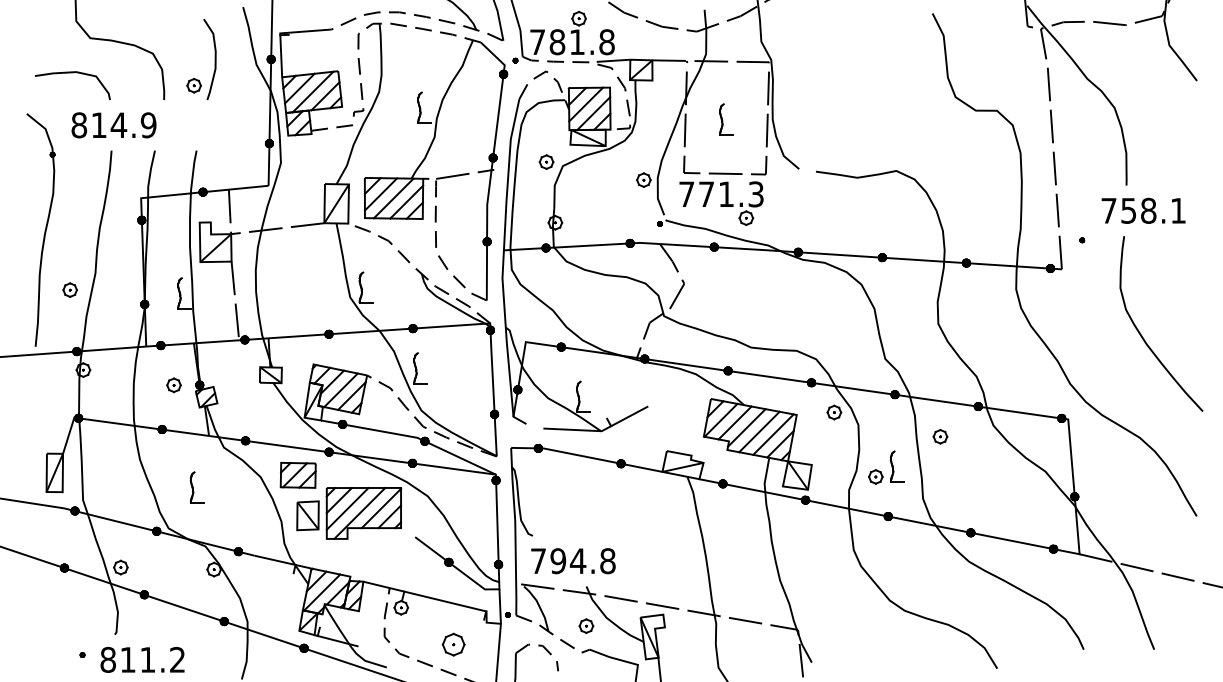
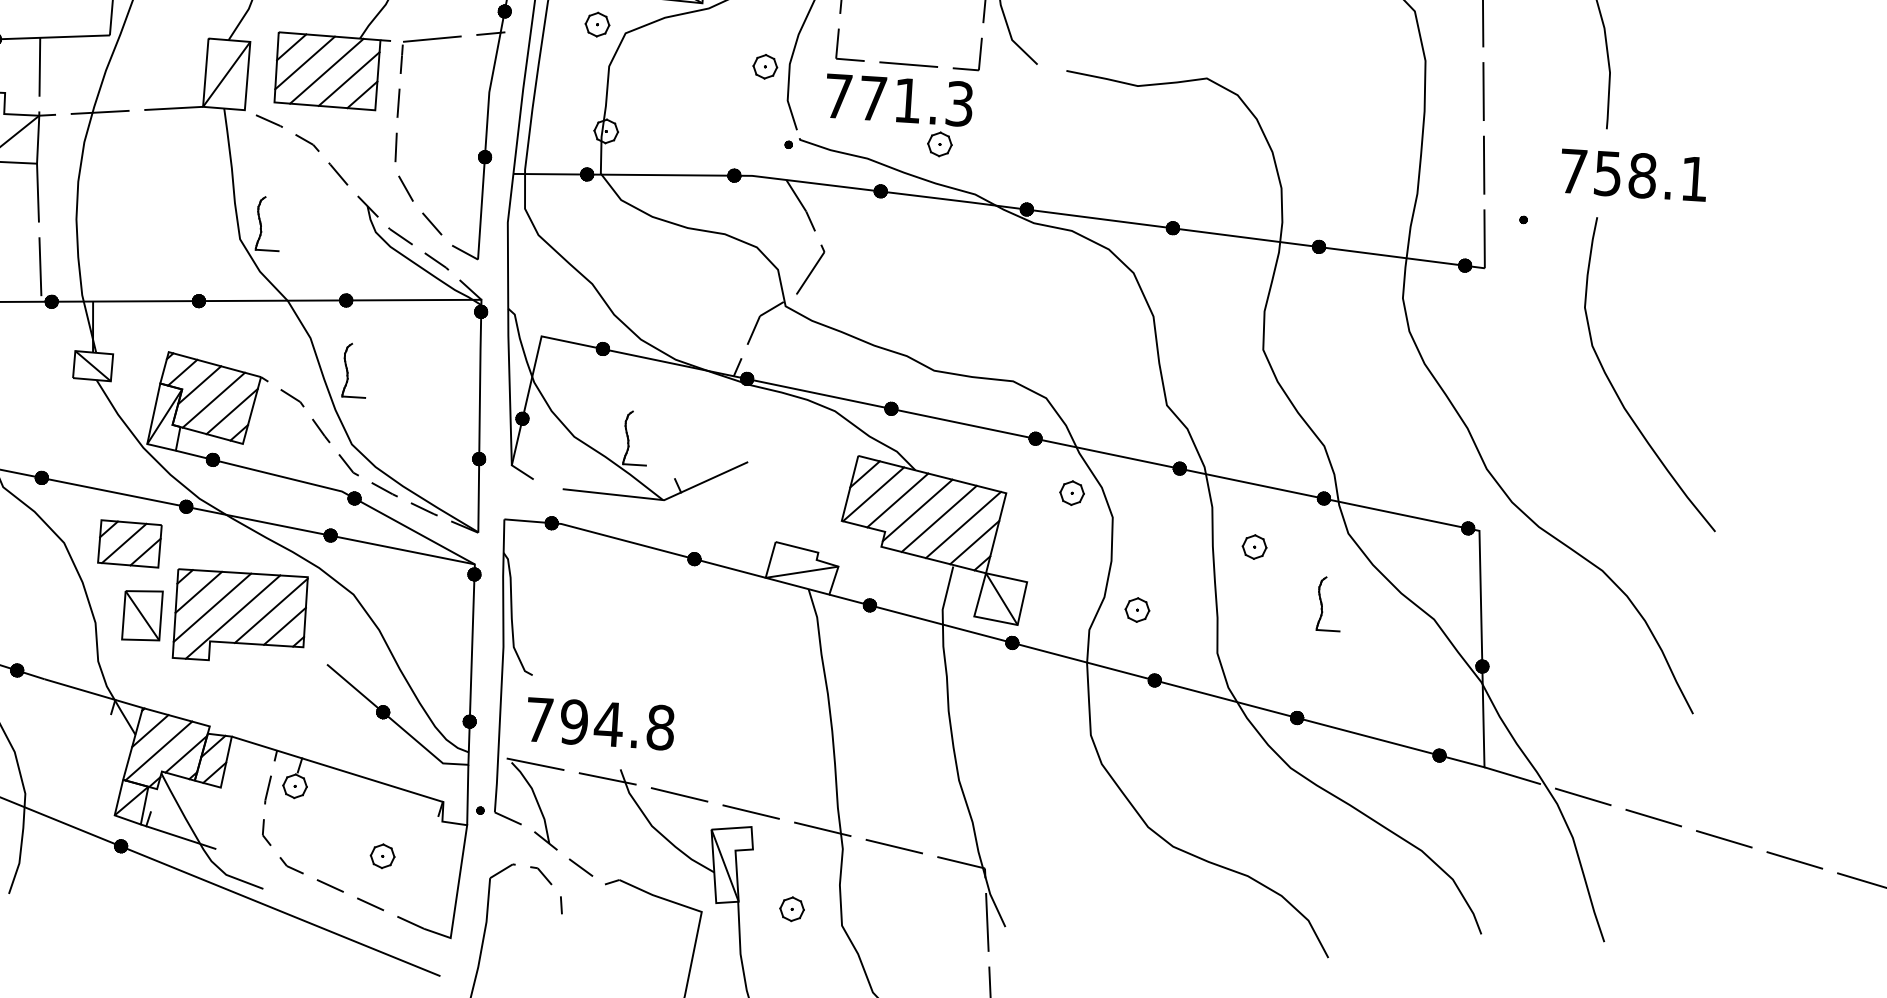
part: (896, 466) -> (1328, 603), moved
part: (586, 625) -> (792, 908), moved
part: (453, 644) -> (382, 856), size x0.62

